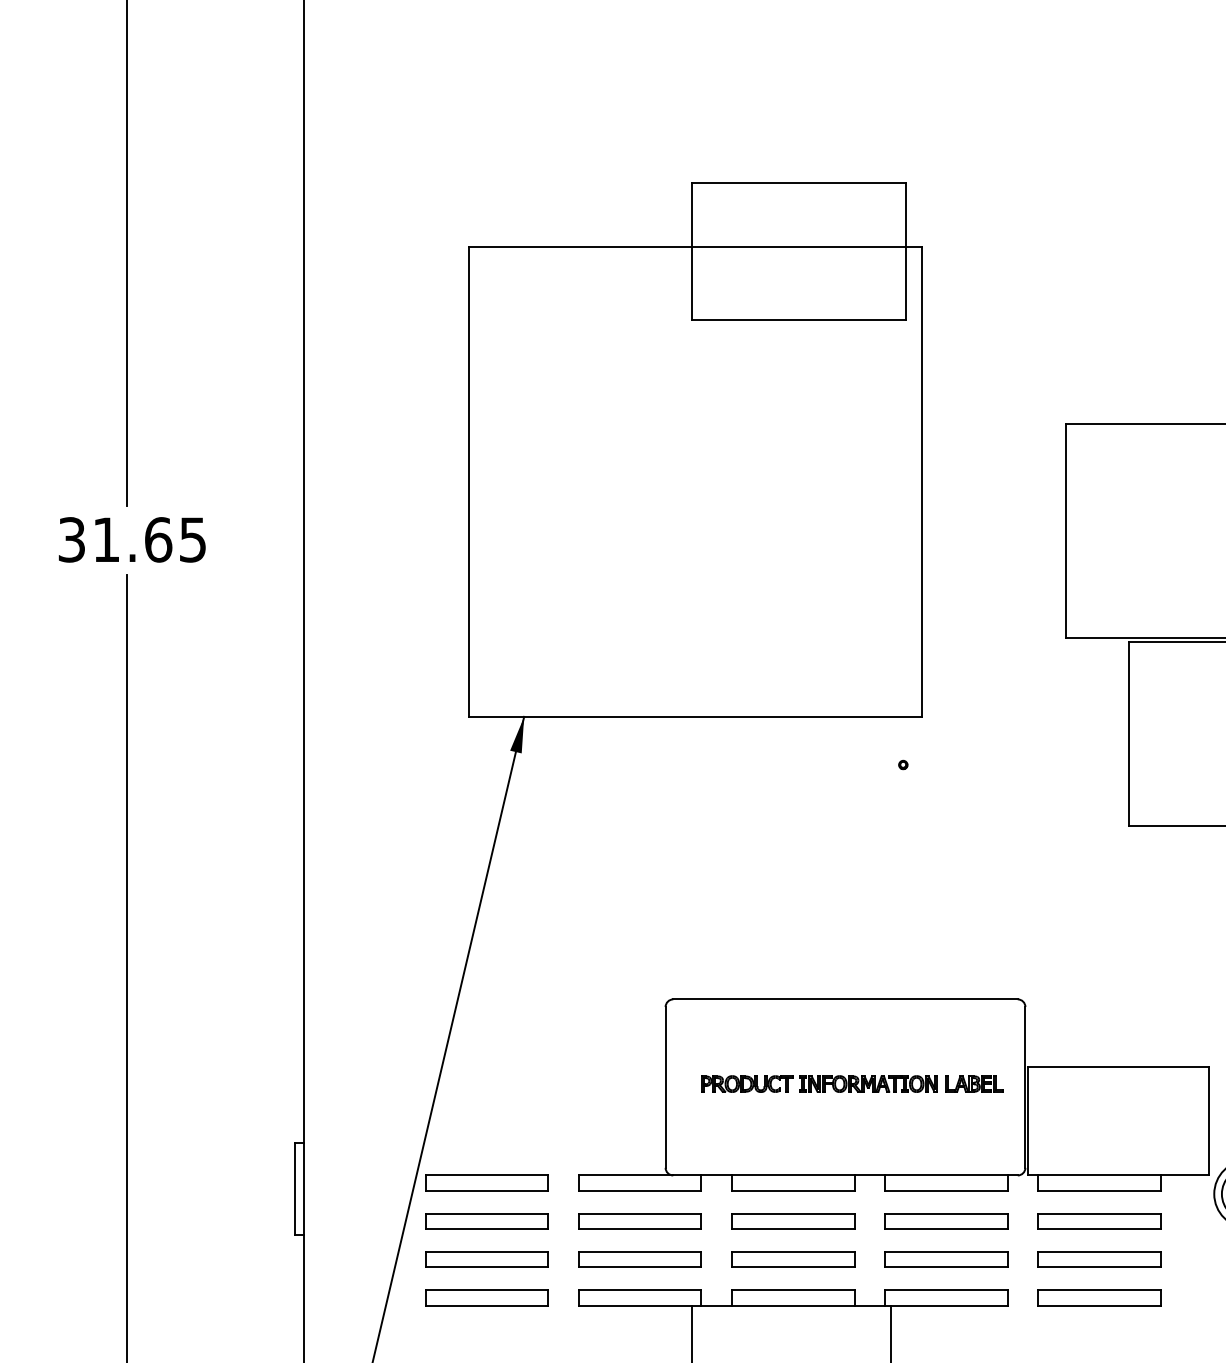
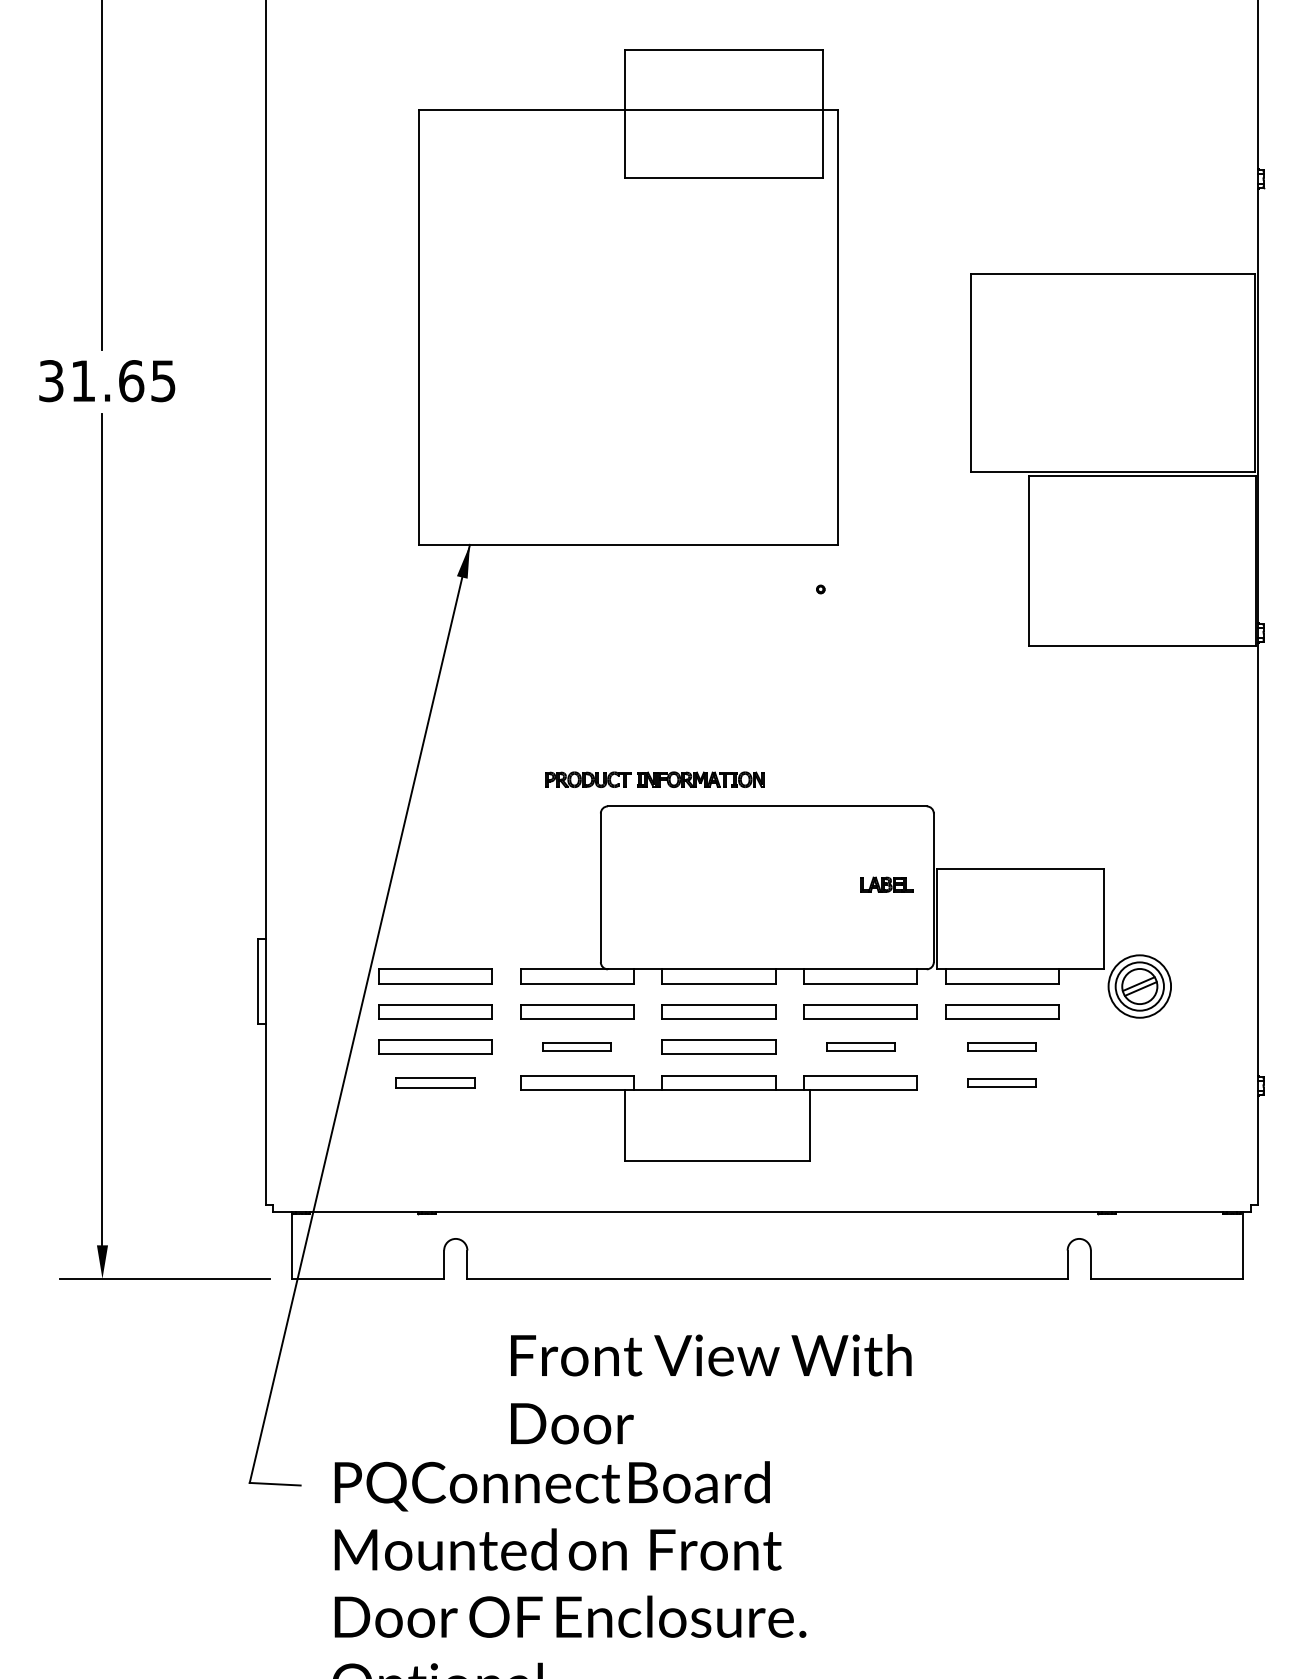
part: (818, 1083) -> (654, 779), moved
part: (640, 1258) -> (577, 1046), size x0.6
part: (946, 1258) -> (860, 1046), size x0.6
part: (1099, 1258) -> (1002, 1046), size x0.6
part: (486, 1297) -> (435, 1082), size x0.7
part: (1099, 1297) -> (1002, 1082), size x0.6

